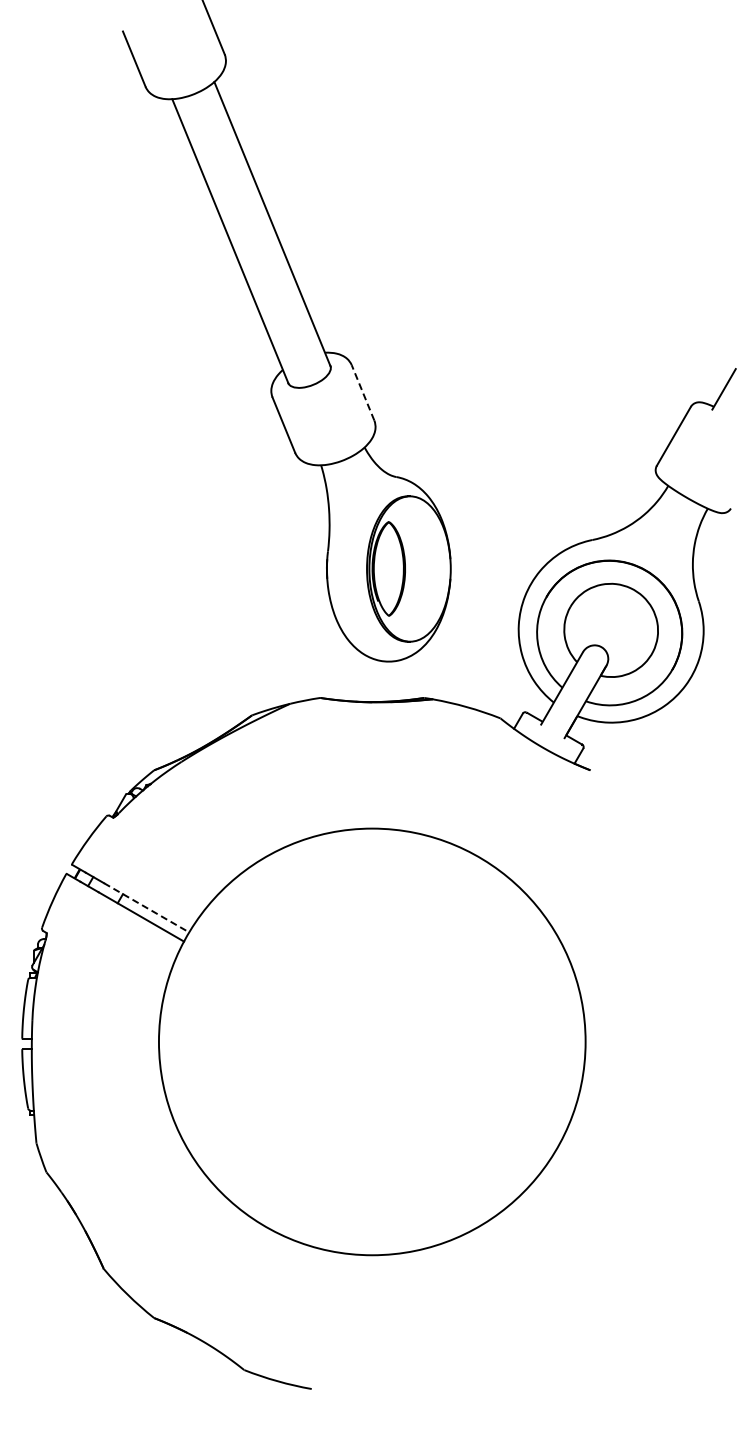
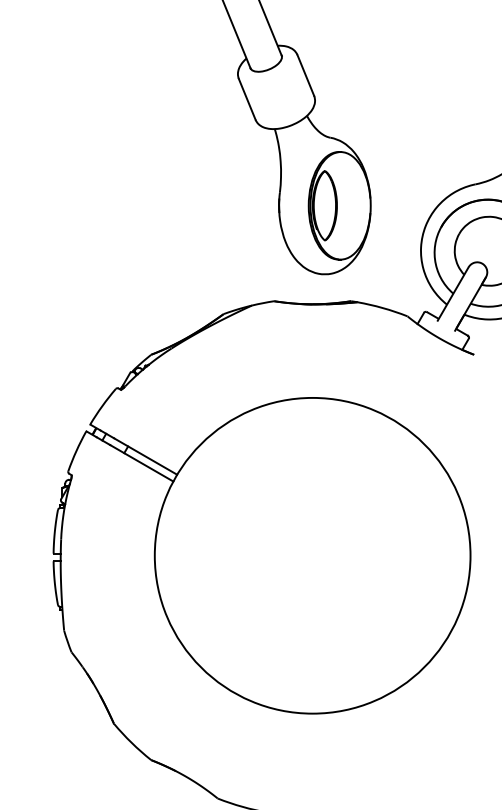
line: (363, 392) -> (306, 75), dashed -> solid
line: (147, 908) -> (146, 457), dashed -> solid

